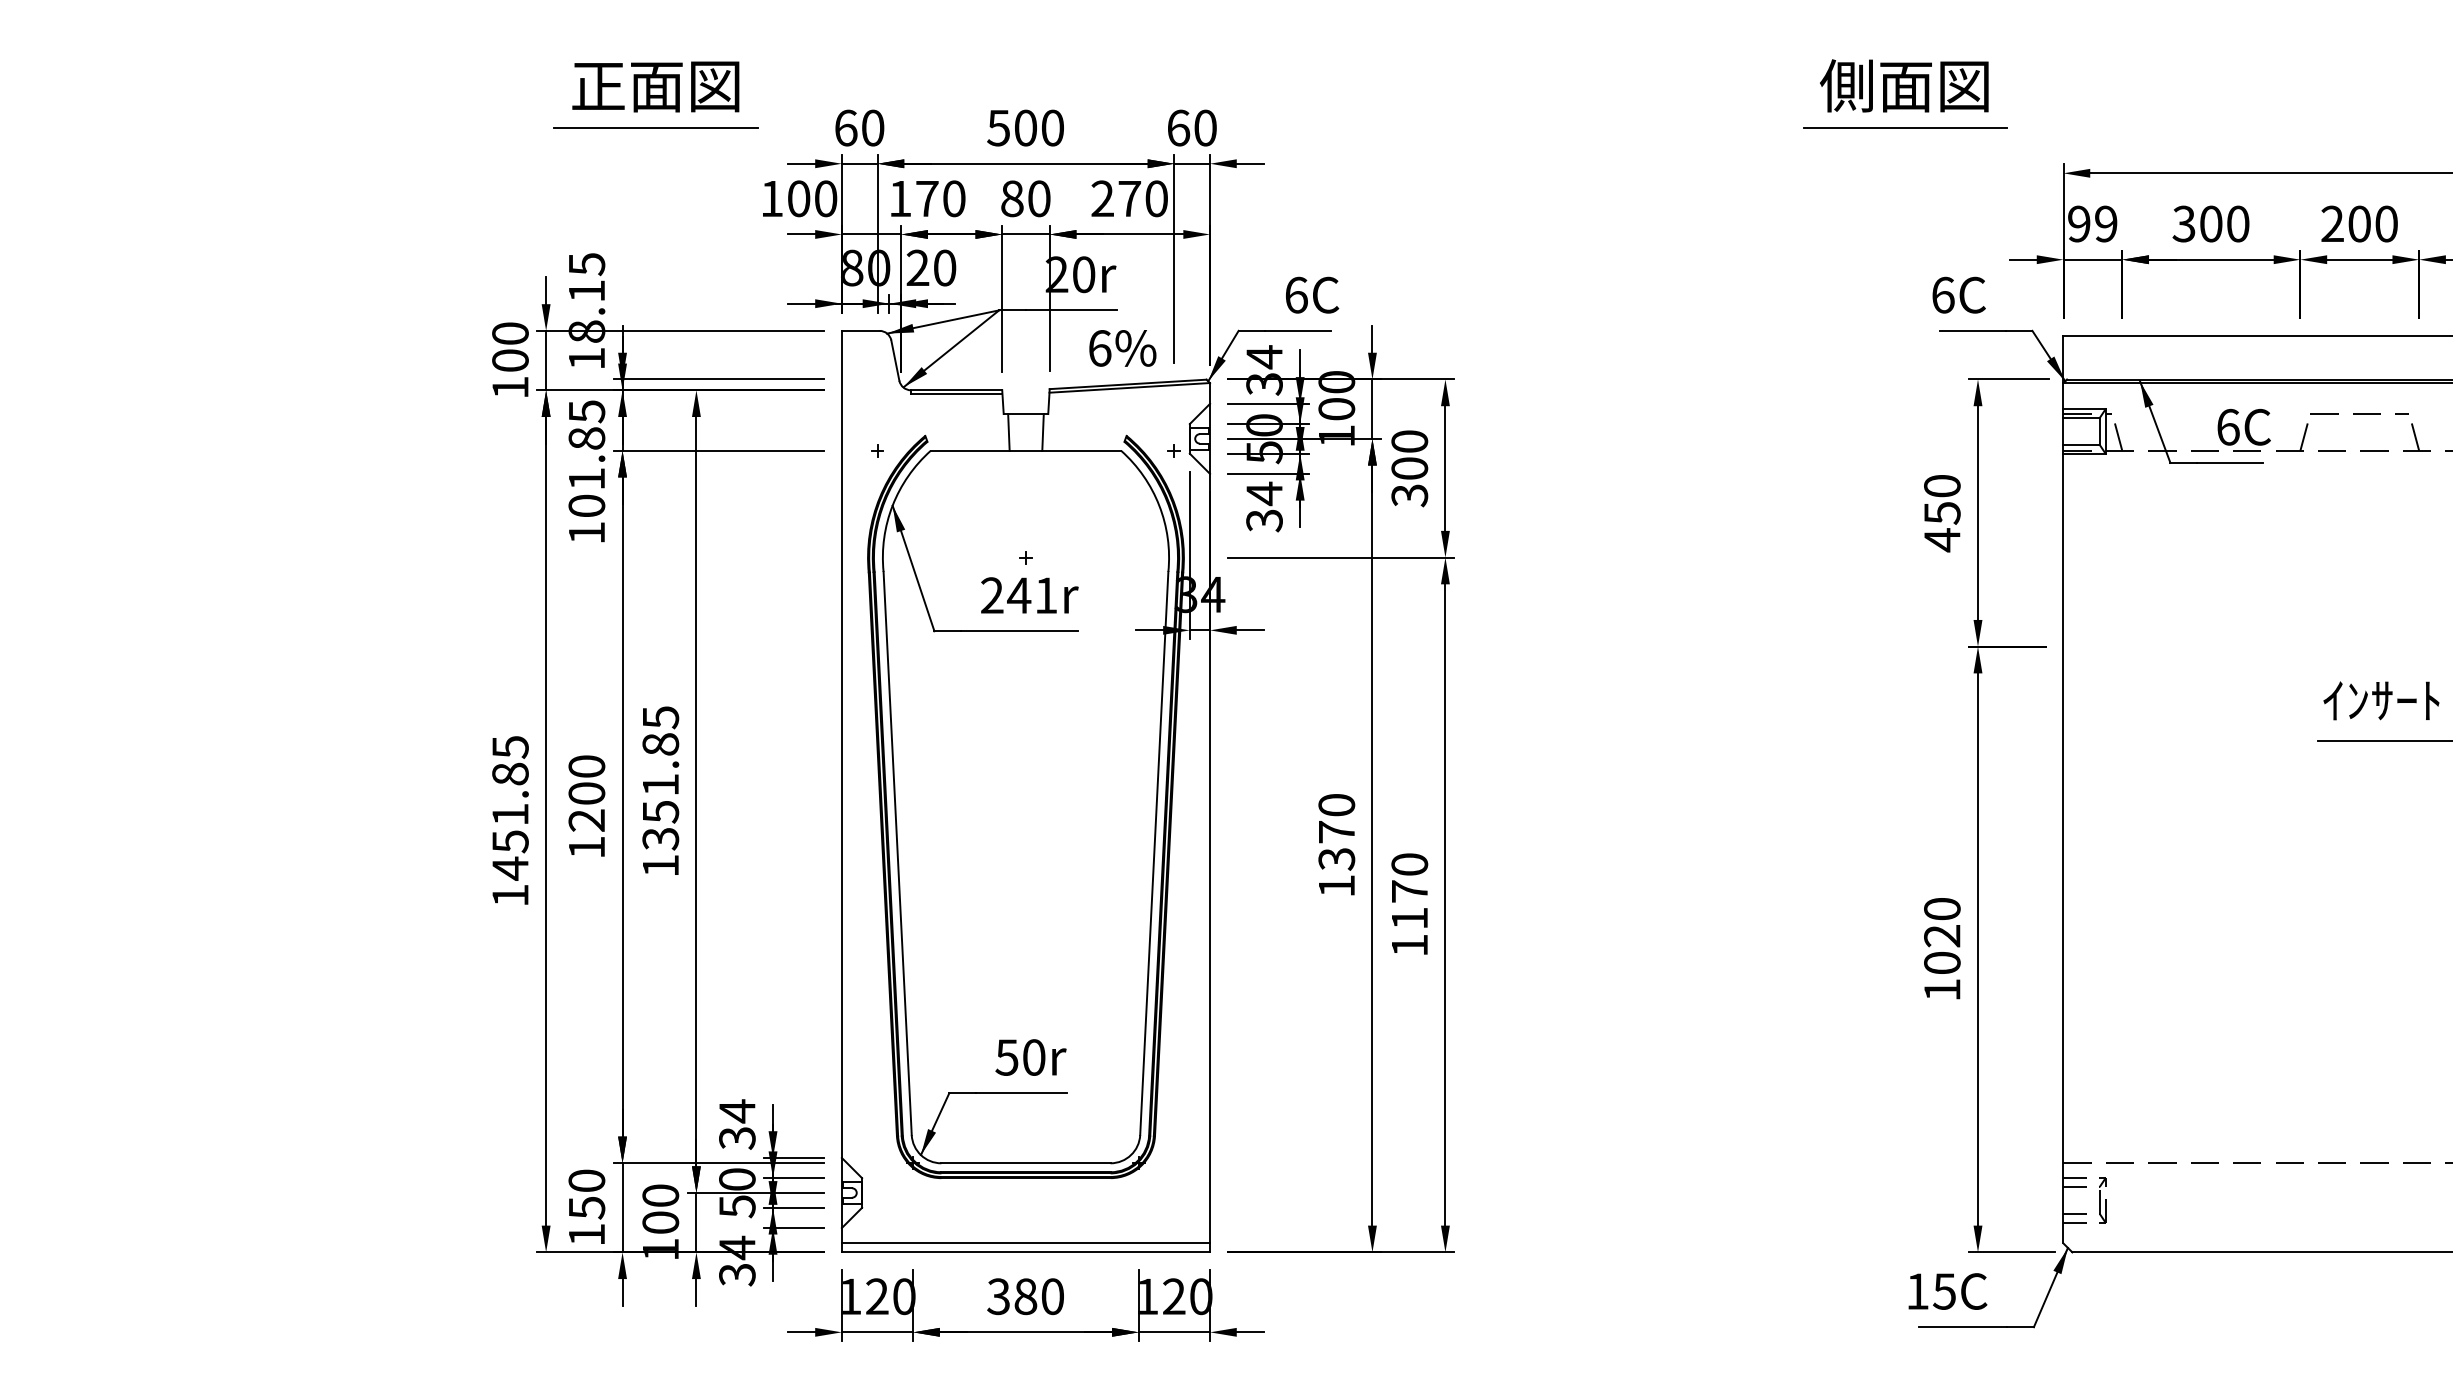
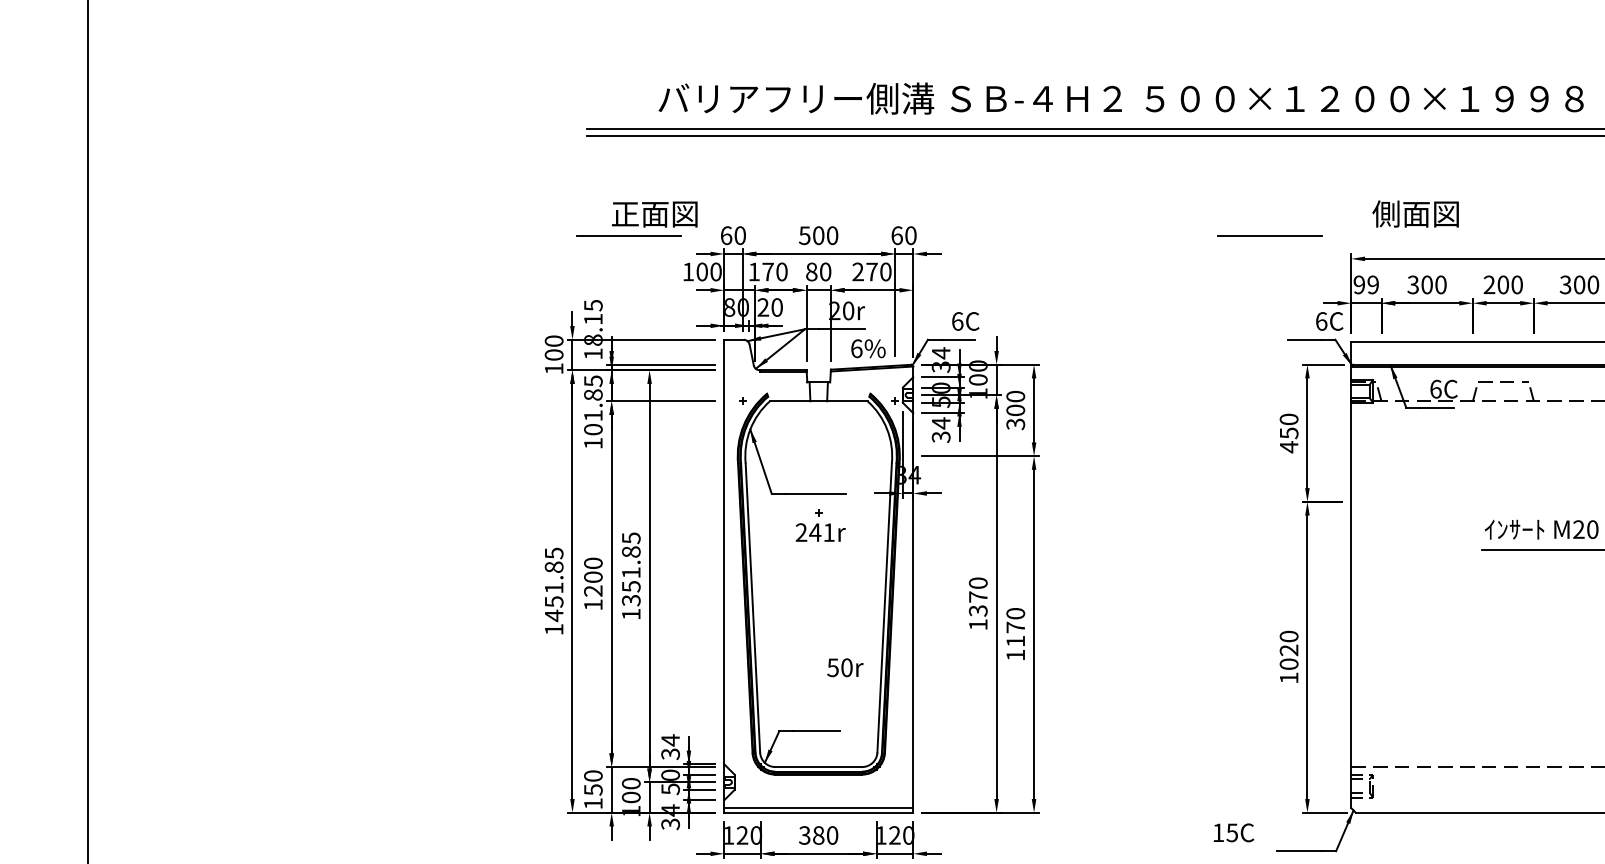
text: (1904, 84) -> (1415, 213), moved
text: (655, 86) -> (654, 214), moved
text: (1958, 295) -> (1329, 321), moved
part: (1029, 581) -> (820, 525), moved
text: (1031, 1057) -> (845, 667), moved
text: (1946, 1290) -> (1233, 832), moved

